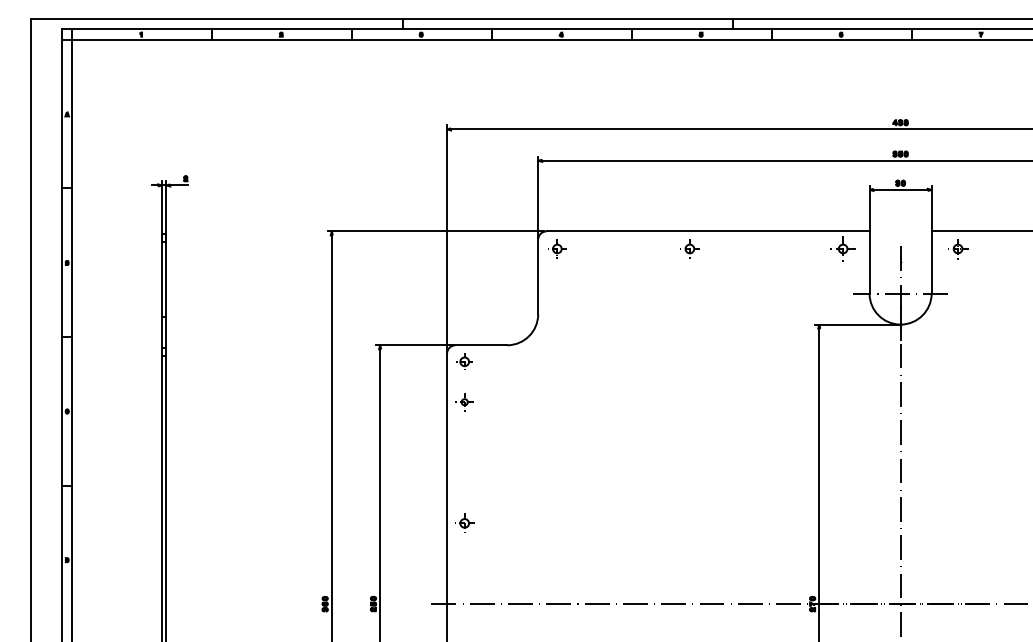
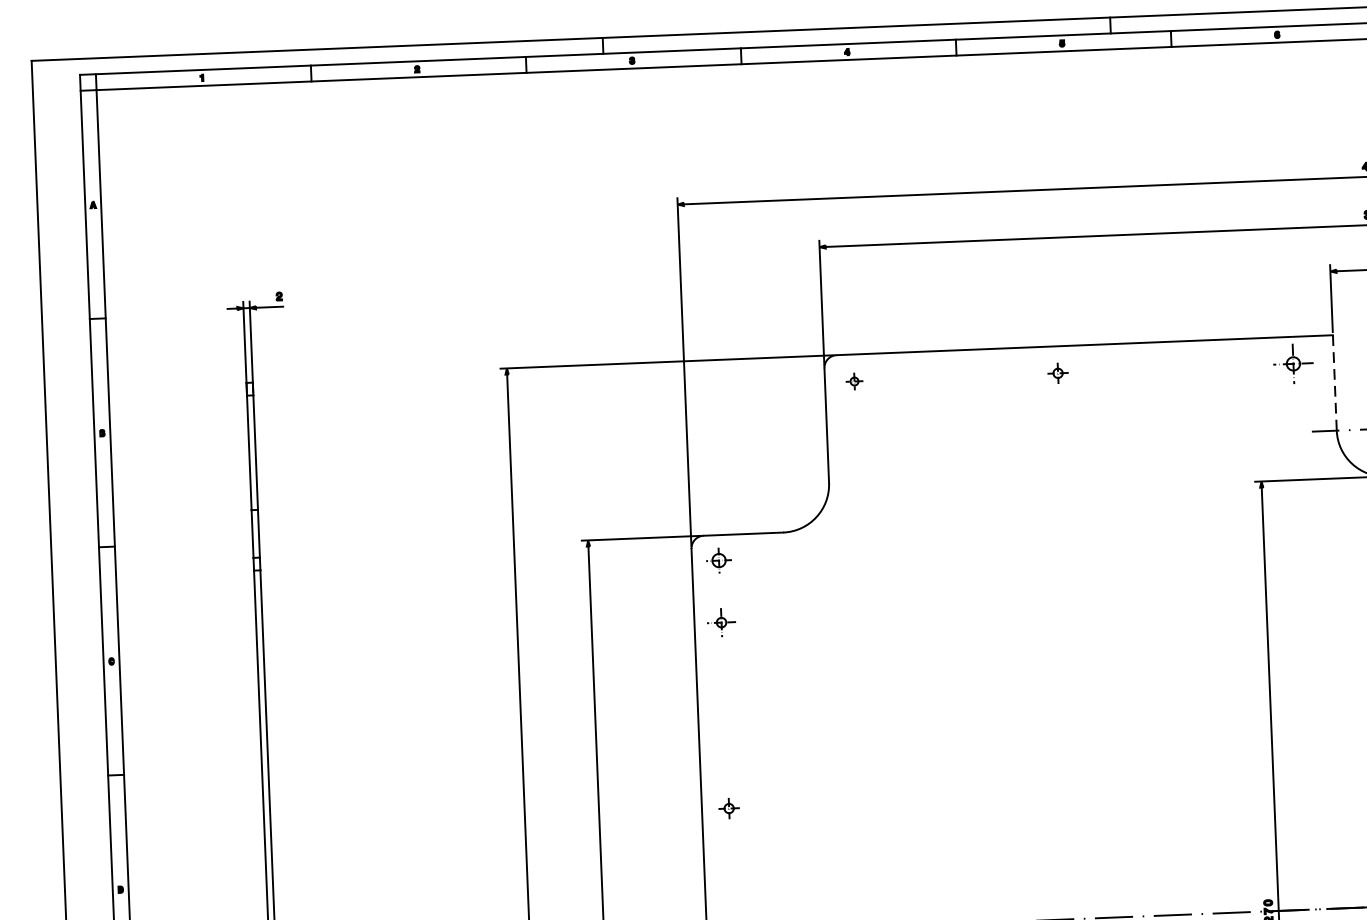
part: (557, 248) -> (854, 380), size x0.6
part: (689, 248) -> (1057, 372), size x0.7
line: (869, 262) -> (1334, 383), solid -> dashed
part: (464, 522) -> (728, 807), size x0.7

